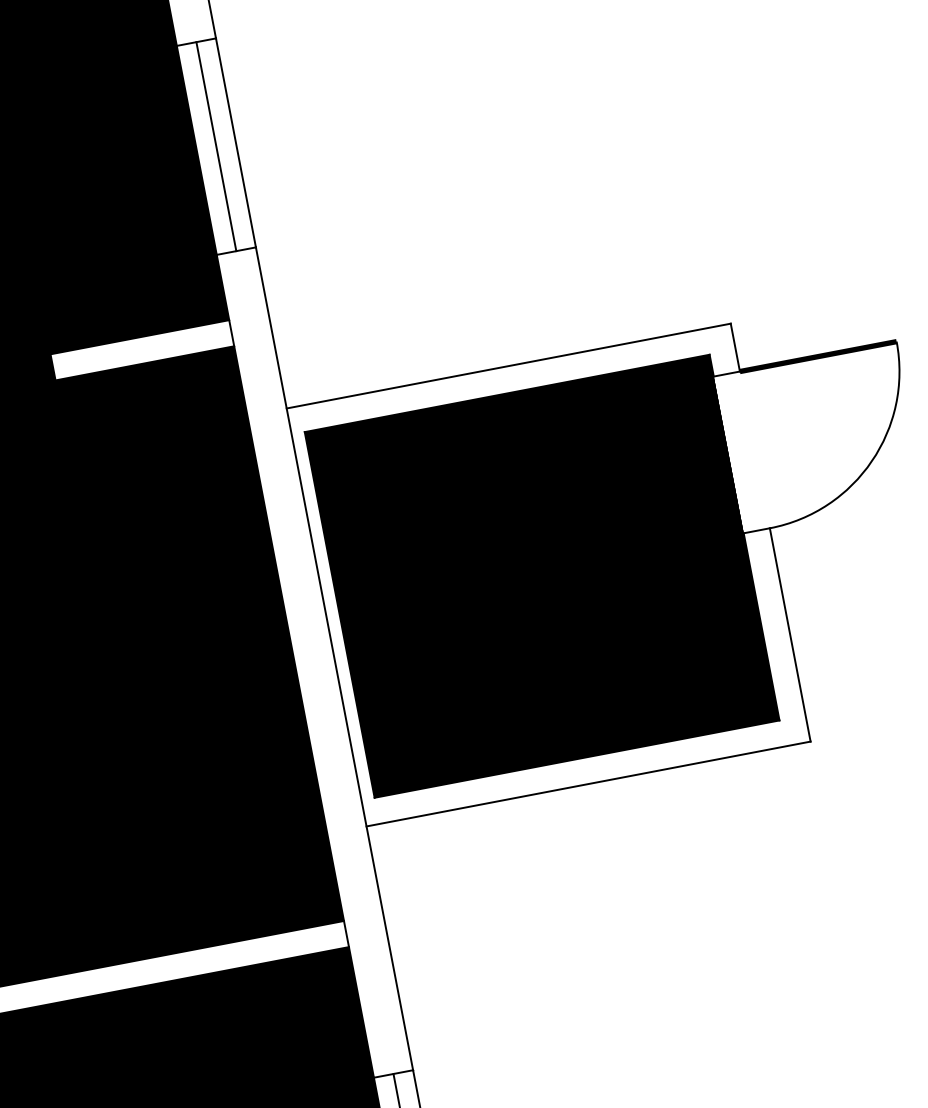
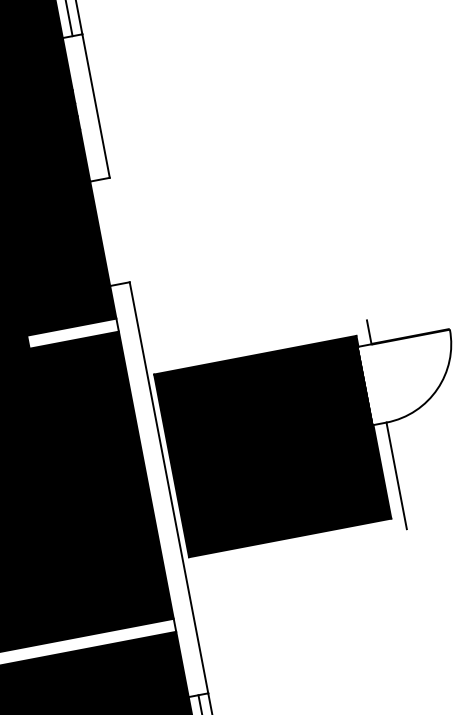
line: (235, 141) -> (119, 229), removed
line: (215, 145) -> (109, 231), removed
line: (507, 365) -> (255, 341), removed
line: (587, 784) -> (295, 550), removed

